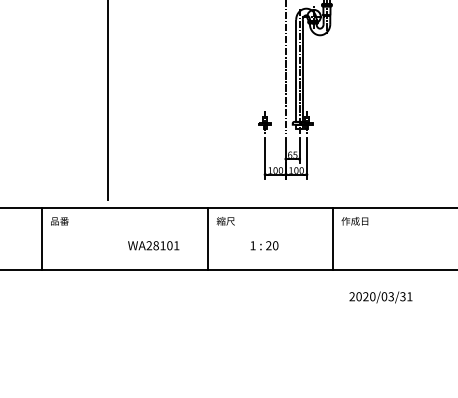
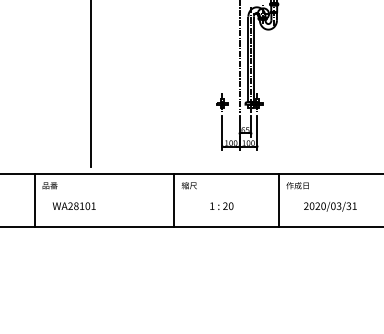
text: (153, 245) -> (74, 206), moved
text: (380, 297) -> (330, 206), moved

